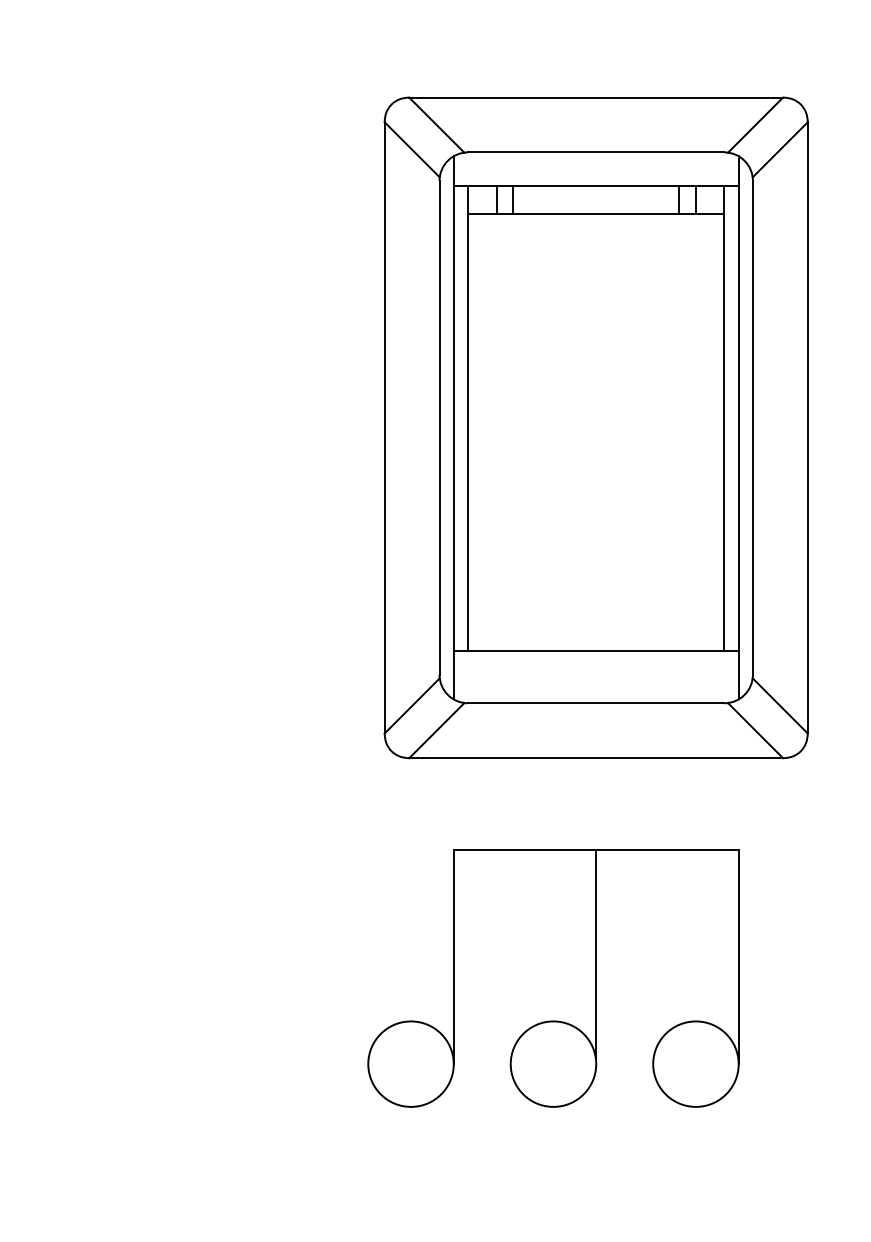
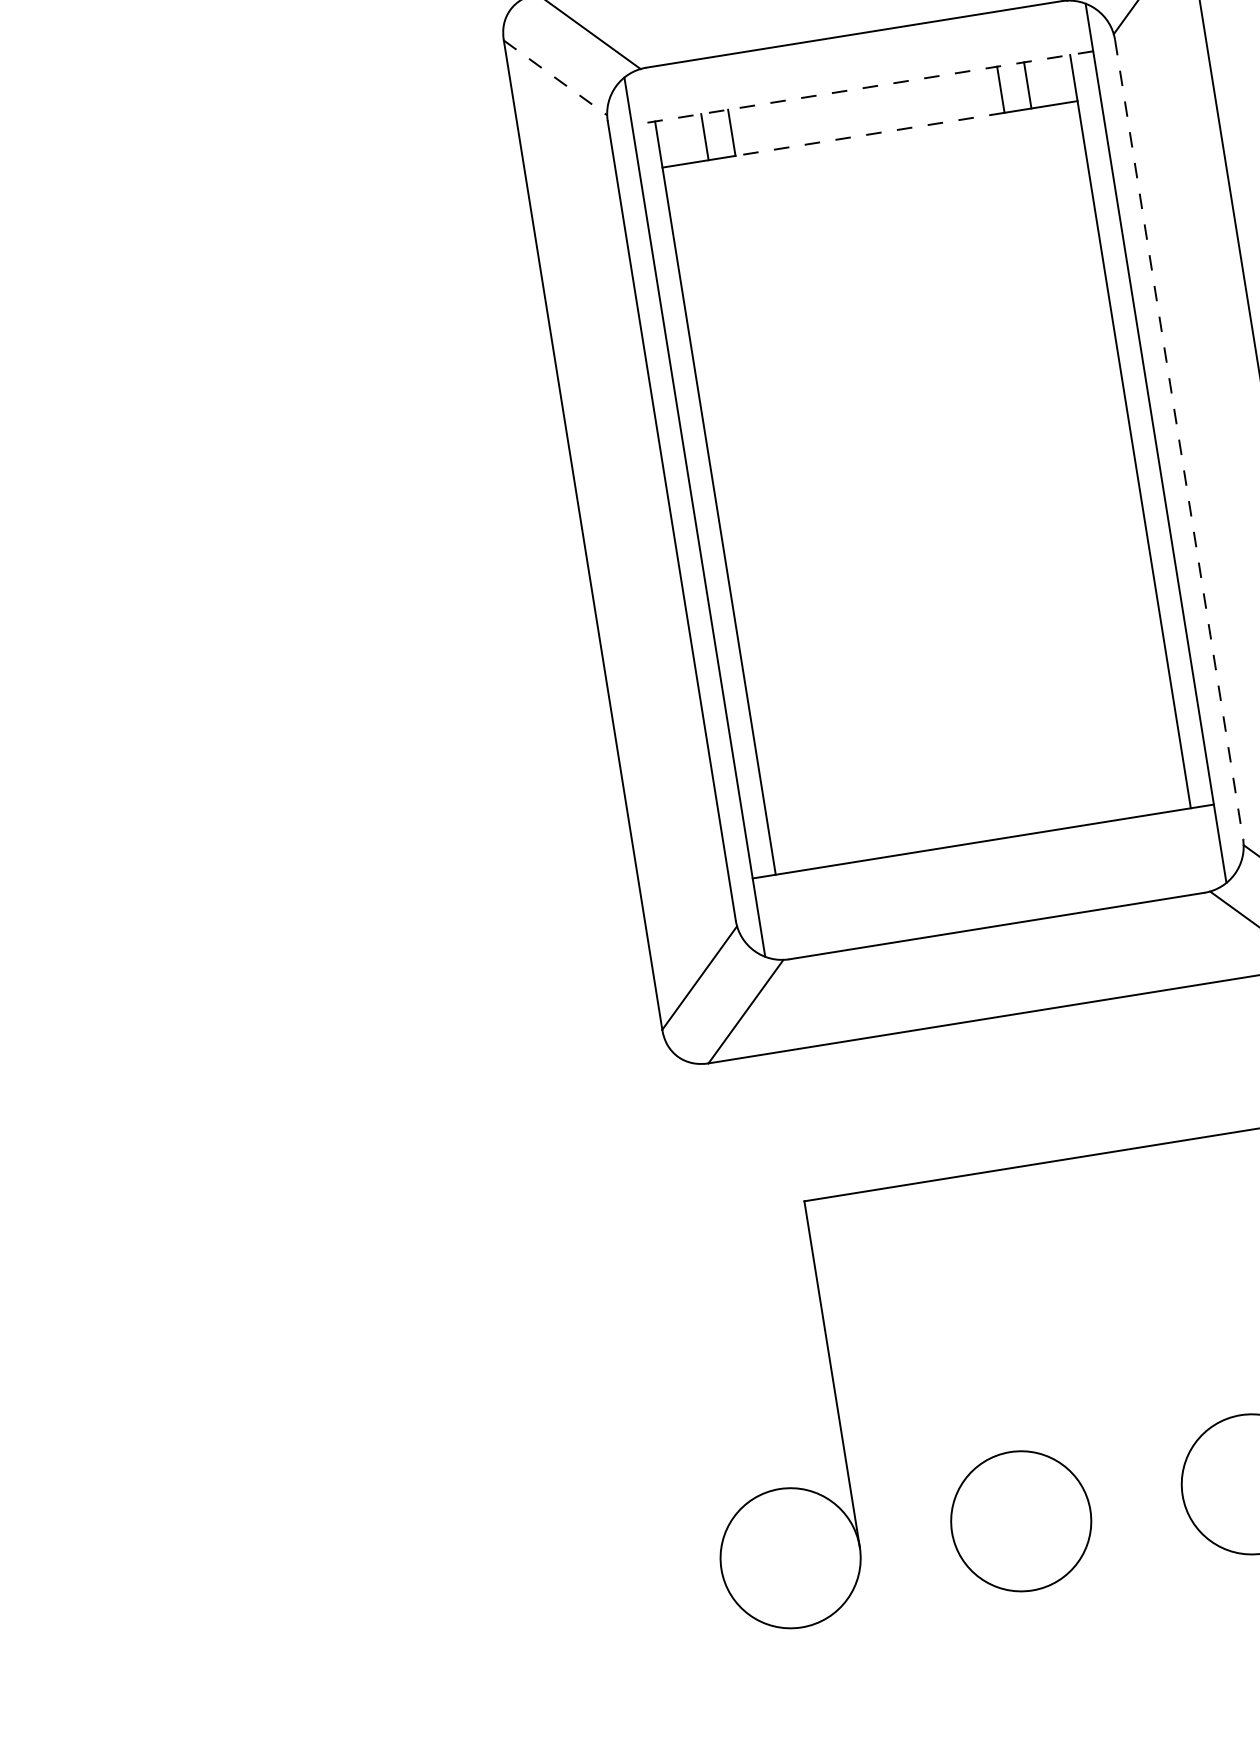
line: (412, 149) -> (555, 77), solid -> dashed
line: (595, 185) -> (861, 88), solid -> dashed
line: (595, 214) -> (868, 135), solid -> dashed
line: (752, 427) -> (1178, 439), solid -> dashed
line: (596, 954) -> (1062, 1332), removed

